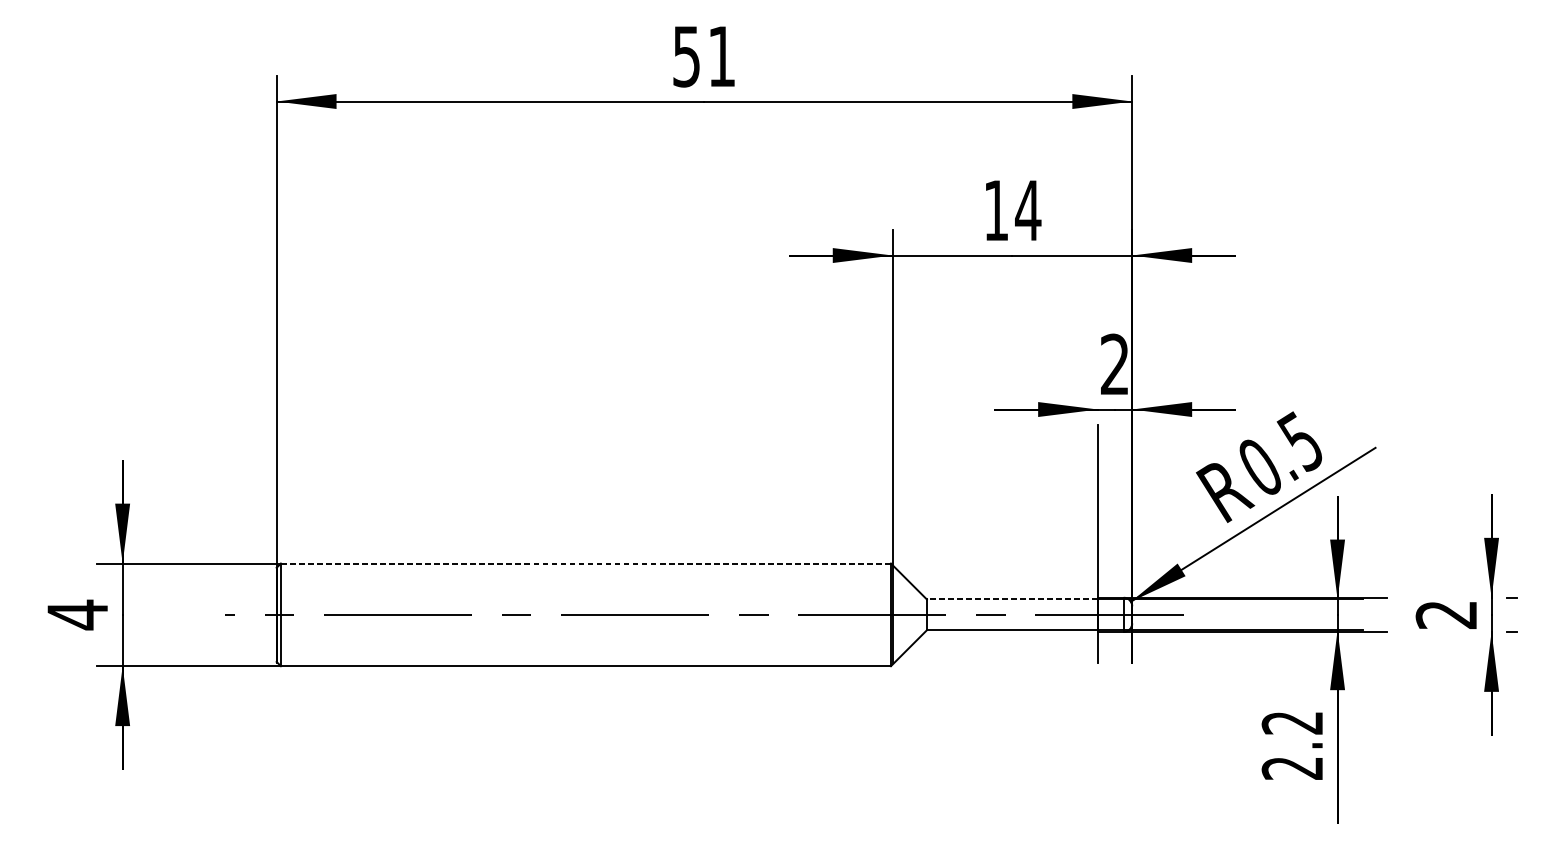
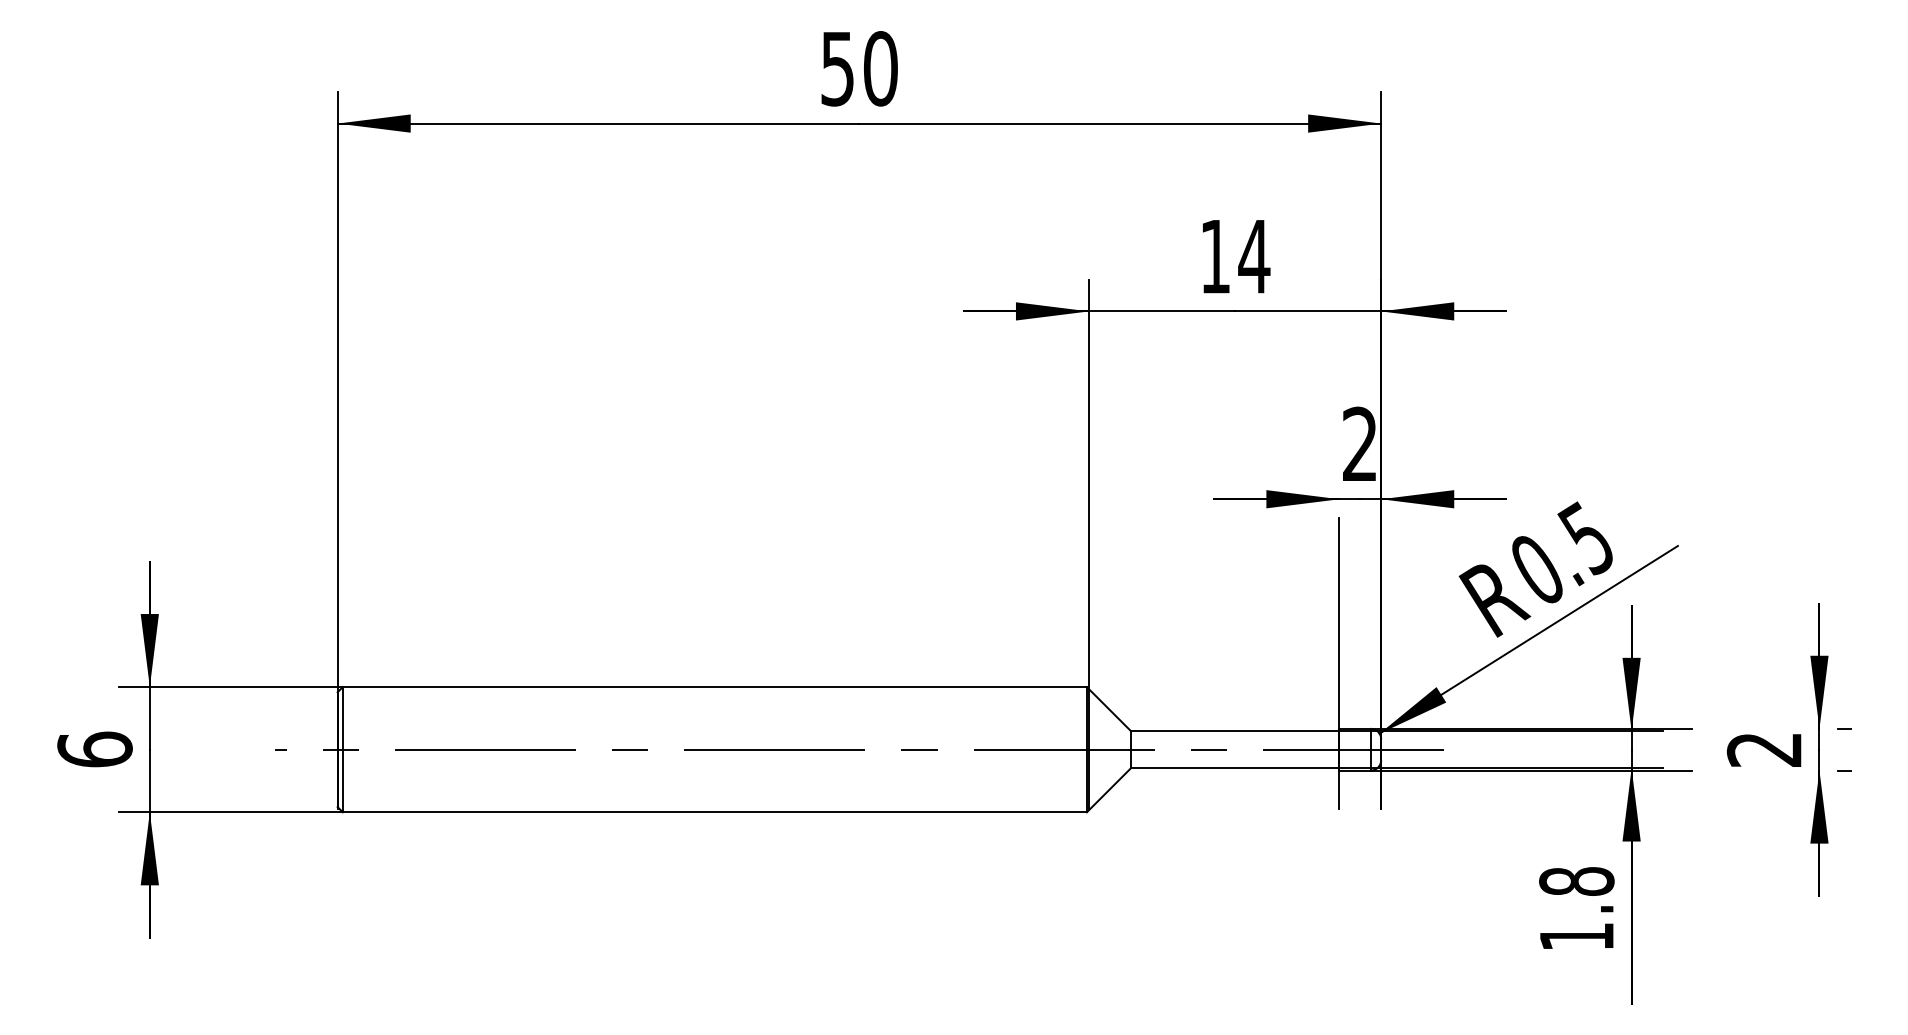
text: (721, 56) -> (880, 68), 51 -> 50
line: (585, 563) -> (714, 687), dashed -> solid
line: (1011, 599) -> (1234, 730), dashed -> solid
text: (77, 614) -> (94, 749), 4 -> 6
text: (1292, 745) -> (1576, 908), 2.2 -> 1.8

